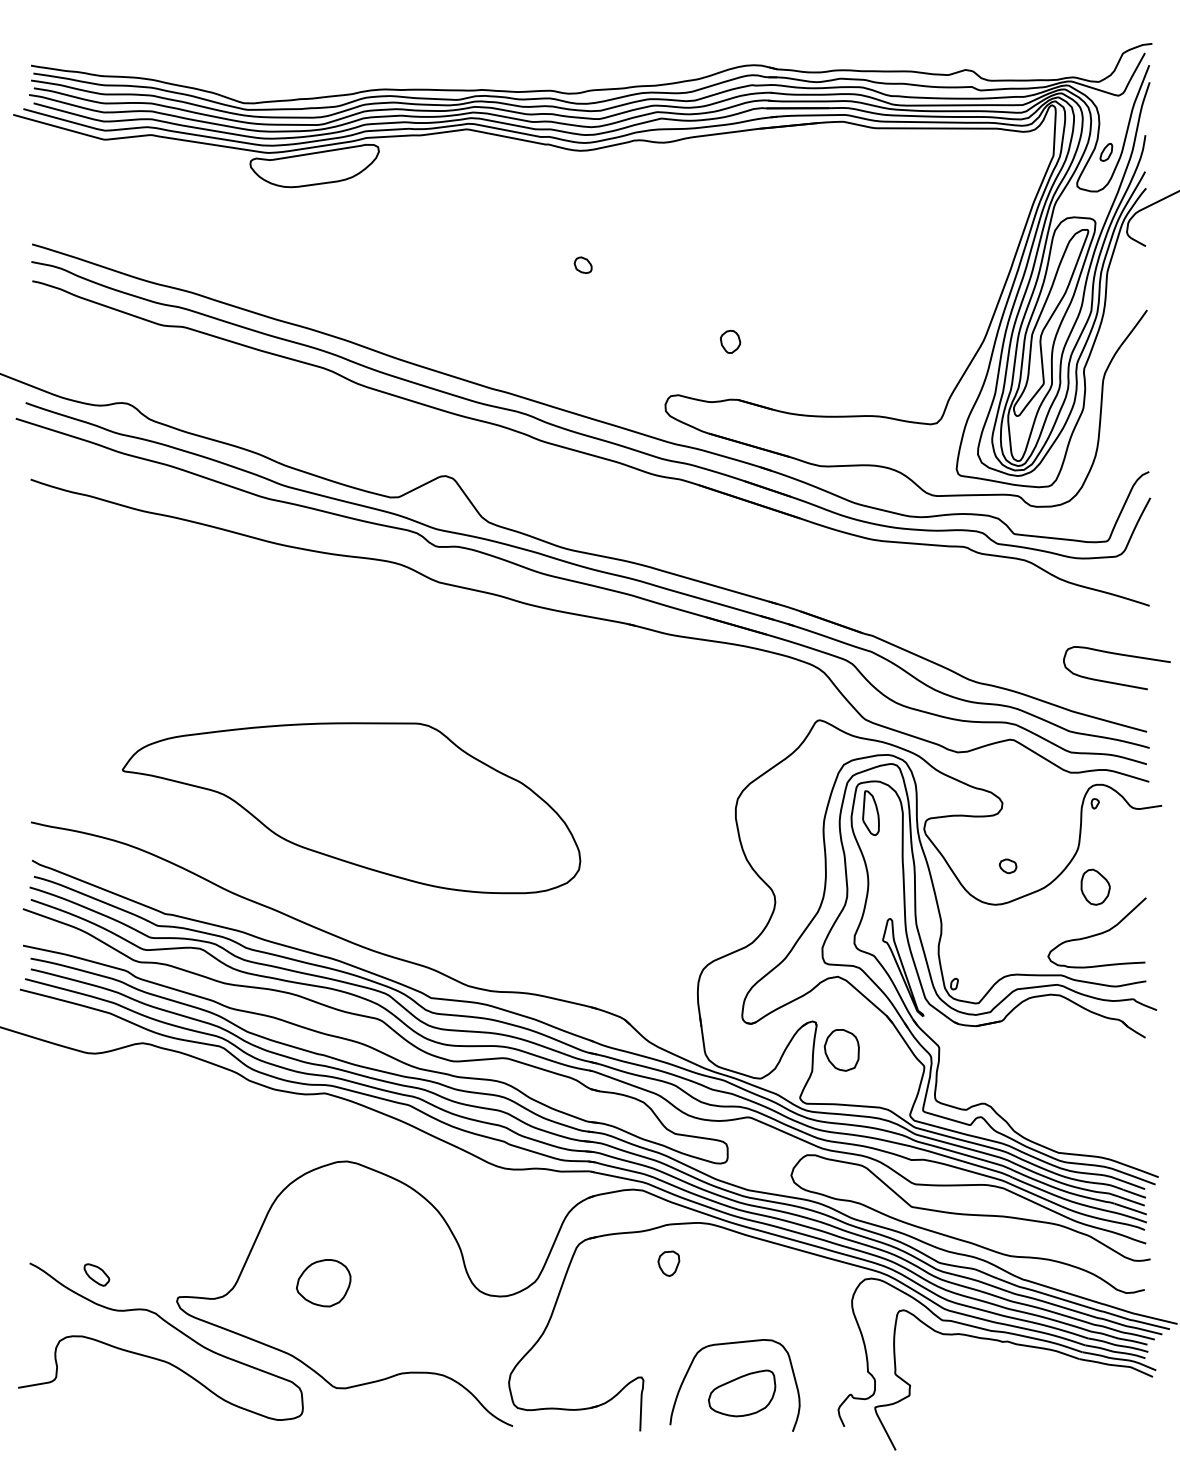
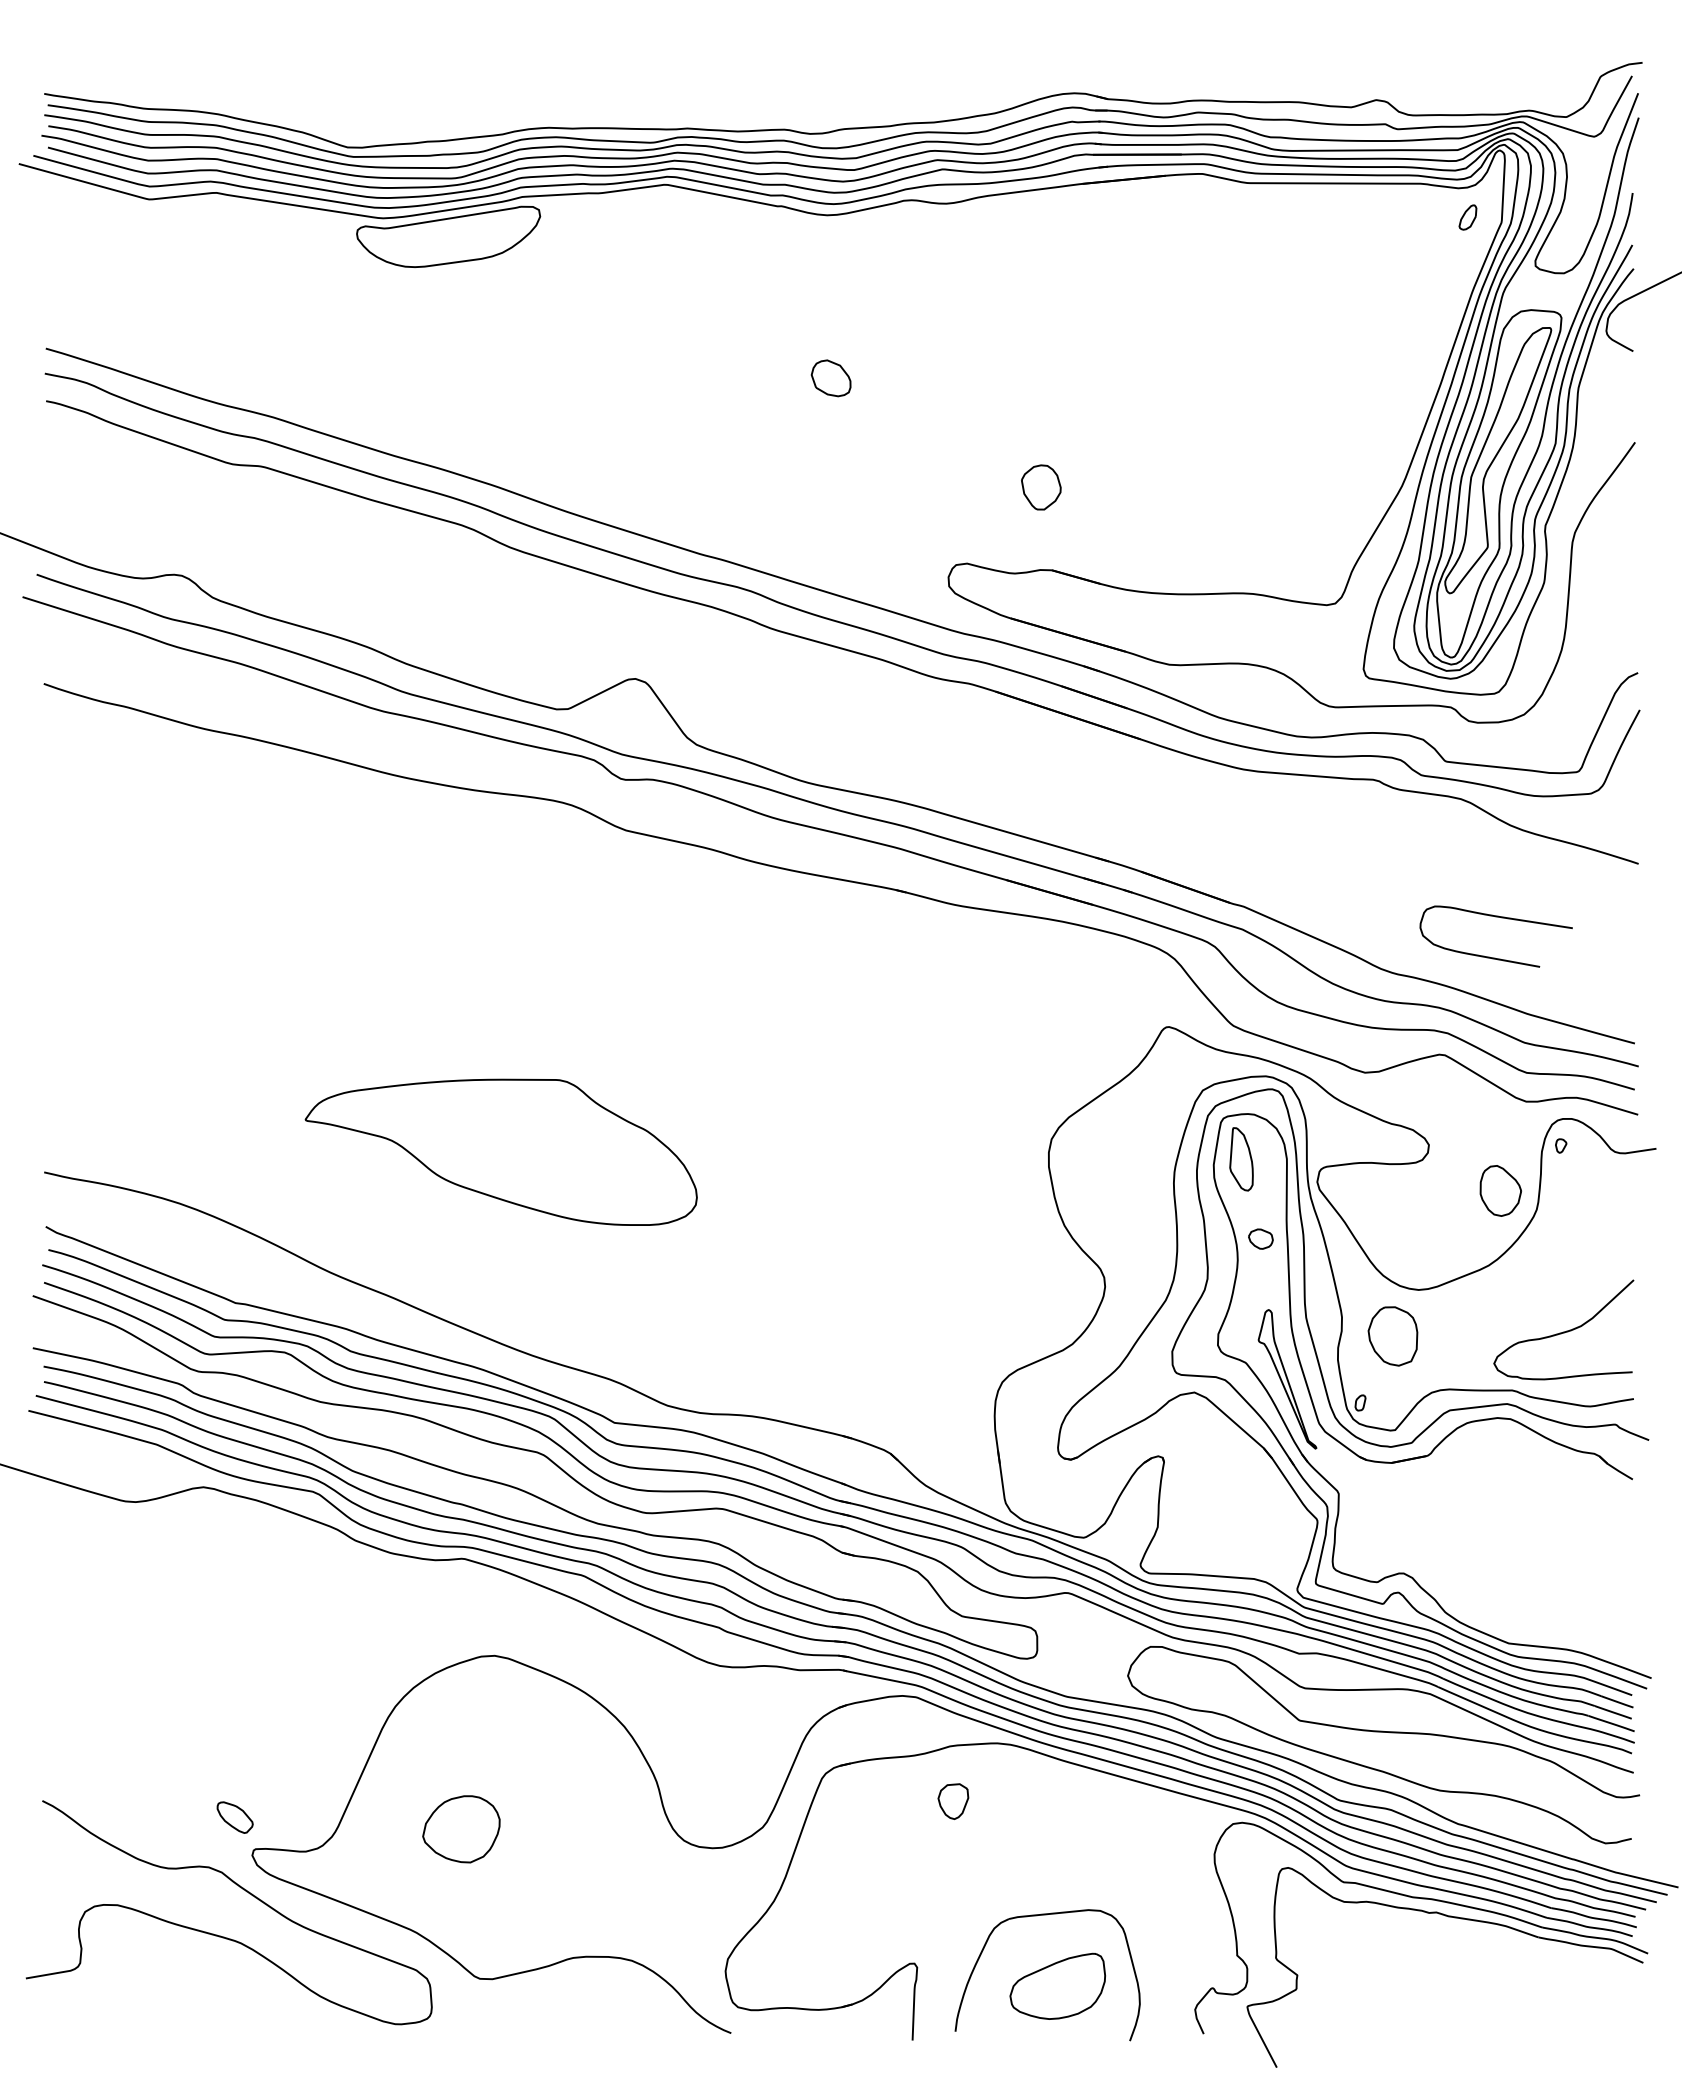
part: (1106, 152) -> (1467, 217), moved
part: (583, 265) -> (831, 378), size x1.6
part: (729, 341) -> (1040, 487), size x1.4
curve: (1120, 655) -> (1501, 918), moved
part: (351, 808) -> (501, 1152), size x0.6
part: (1007, 865) -> (1260, 1238), moved
part: (1095, 886) -> (1500, 1190), moved
part: (841, 1050) -> (1392, 1336), moved
part: (96, 1274) -> (234, 1817), moved

